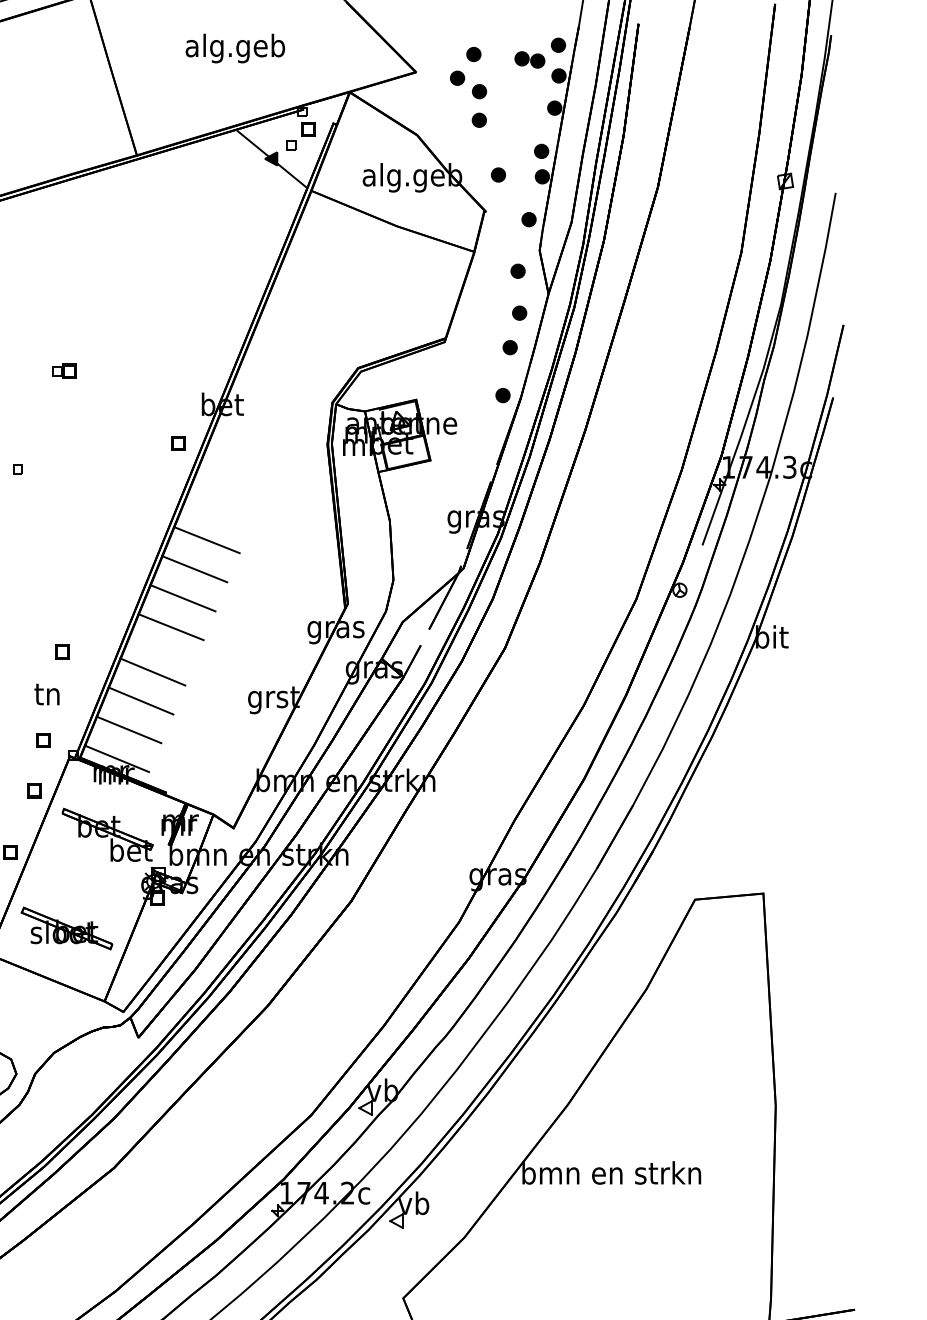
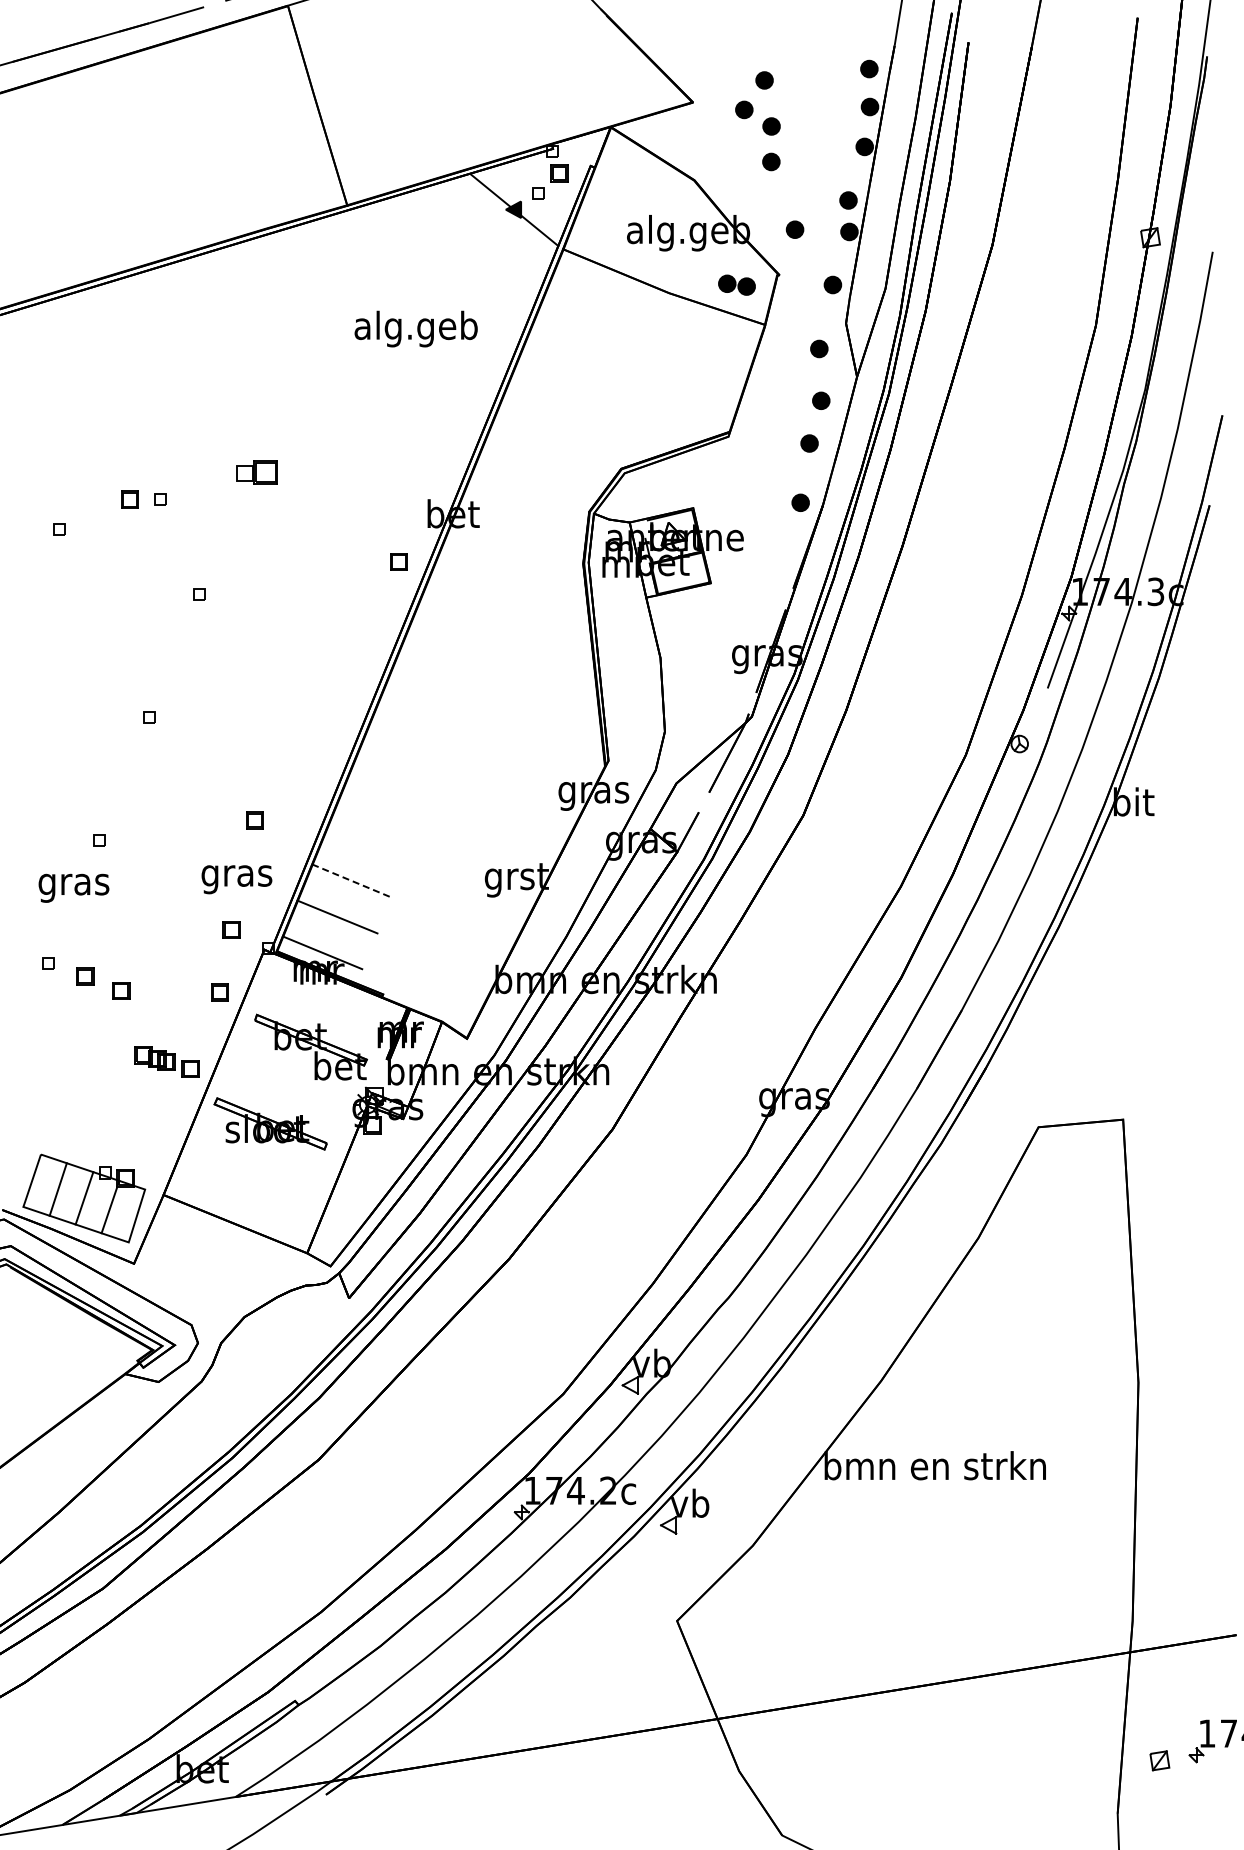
text: (234, 48) -> (415, 328), moved
part: (529, 59) -> (736, 284), moved
part: (64, 371) -> (257, 472), size x1.4
line: (206, 539) -> (433, 681), removed
line: (194, 568) -> (418, 717), removed
line: (183, 597) -> (404, 753), removed
line: (171, 626) -> (389, 789), removed
line: (152, 672) -> (366, 845), removed
text: (47, 697) -> (236, 876), tn -> gras
line: (141, 701) -> (352, 881), solid -> dashed
part: (66, 928) -> (270, 1123), moved

